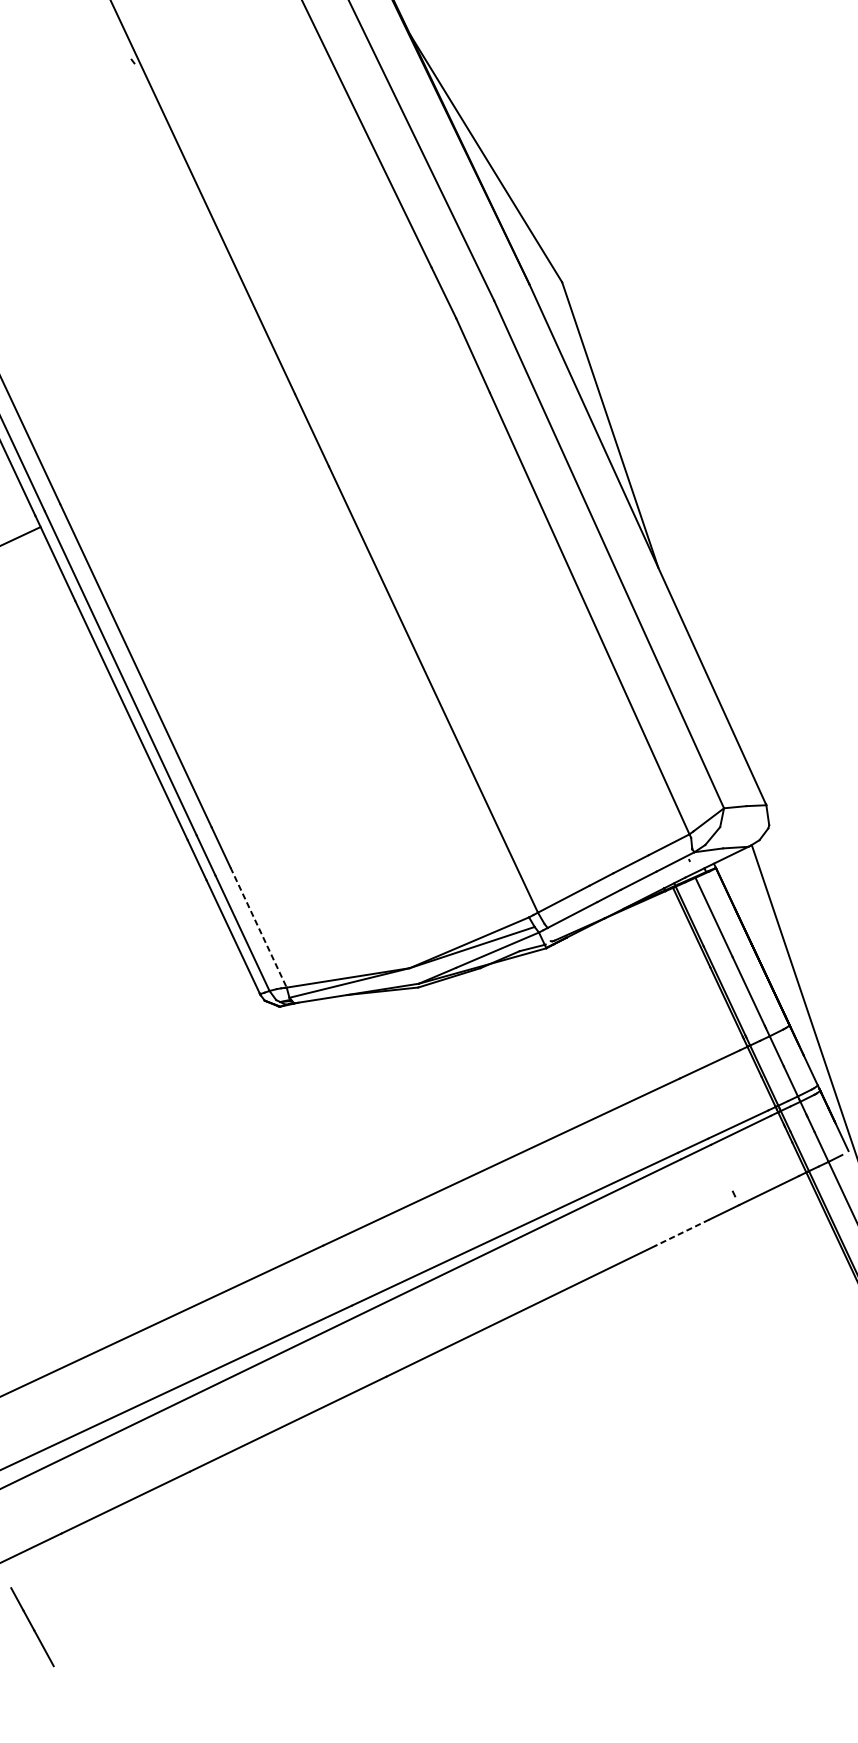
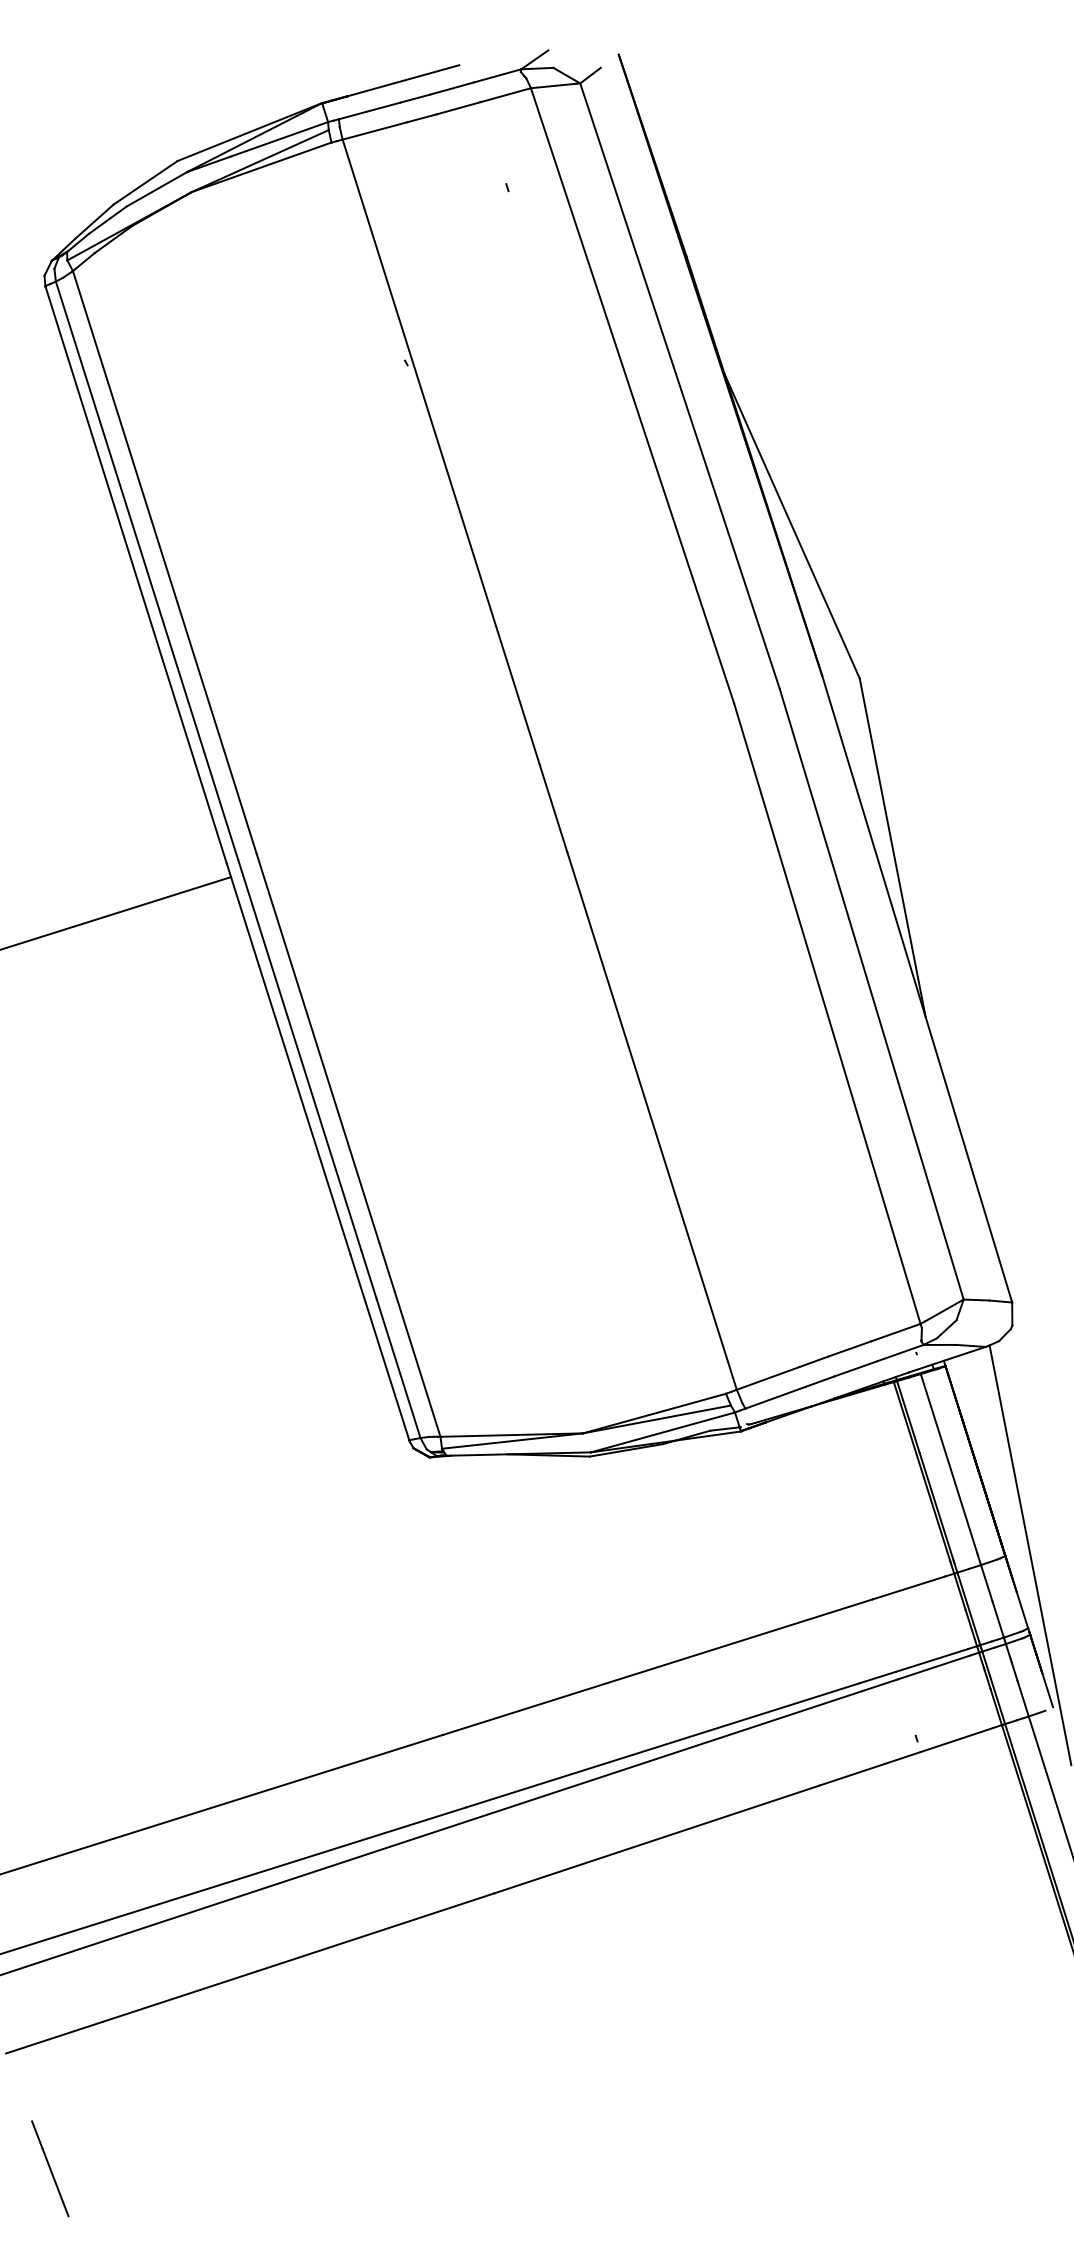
line: (258, 927) -> (417, 1364), dashed -> solid
line: (681, 1232) -> (851, 1774), dashed -> solid
line: (32, 1626) -> (50, 2168), moved

